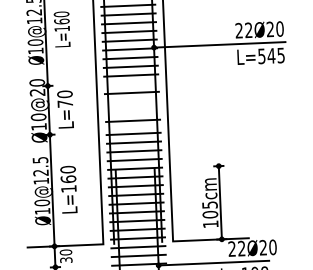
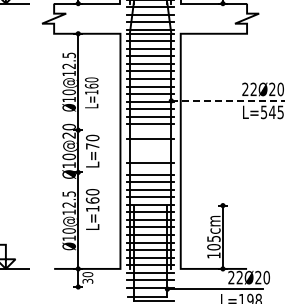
text: (61, 28) -> (91, 92), moved
line: (220, 44) -> (228, 100), solid -> dashed
text: (68, 189) -> (92, 209), moved

